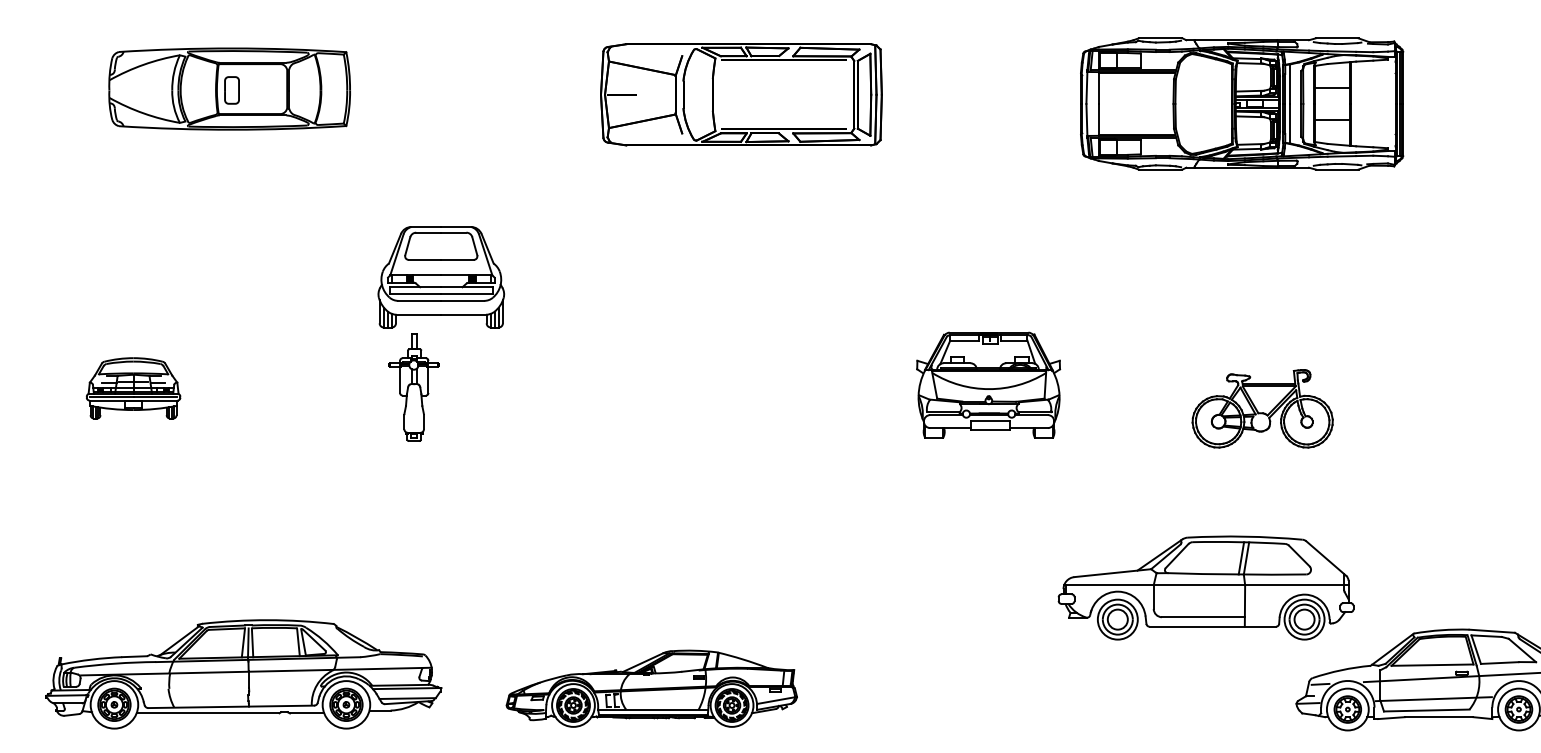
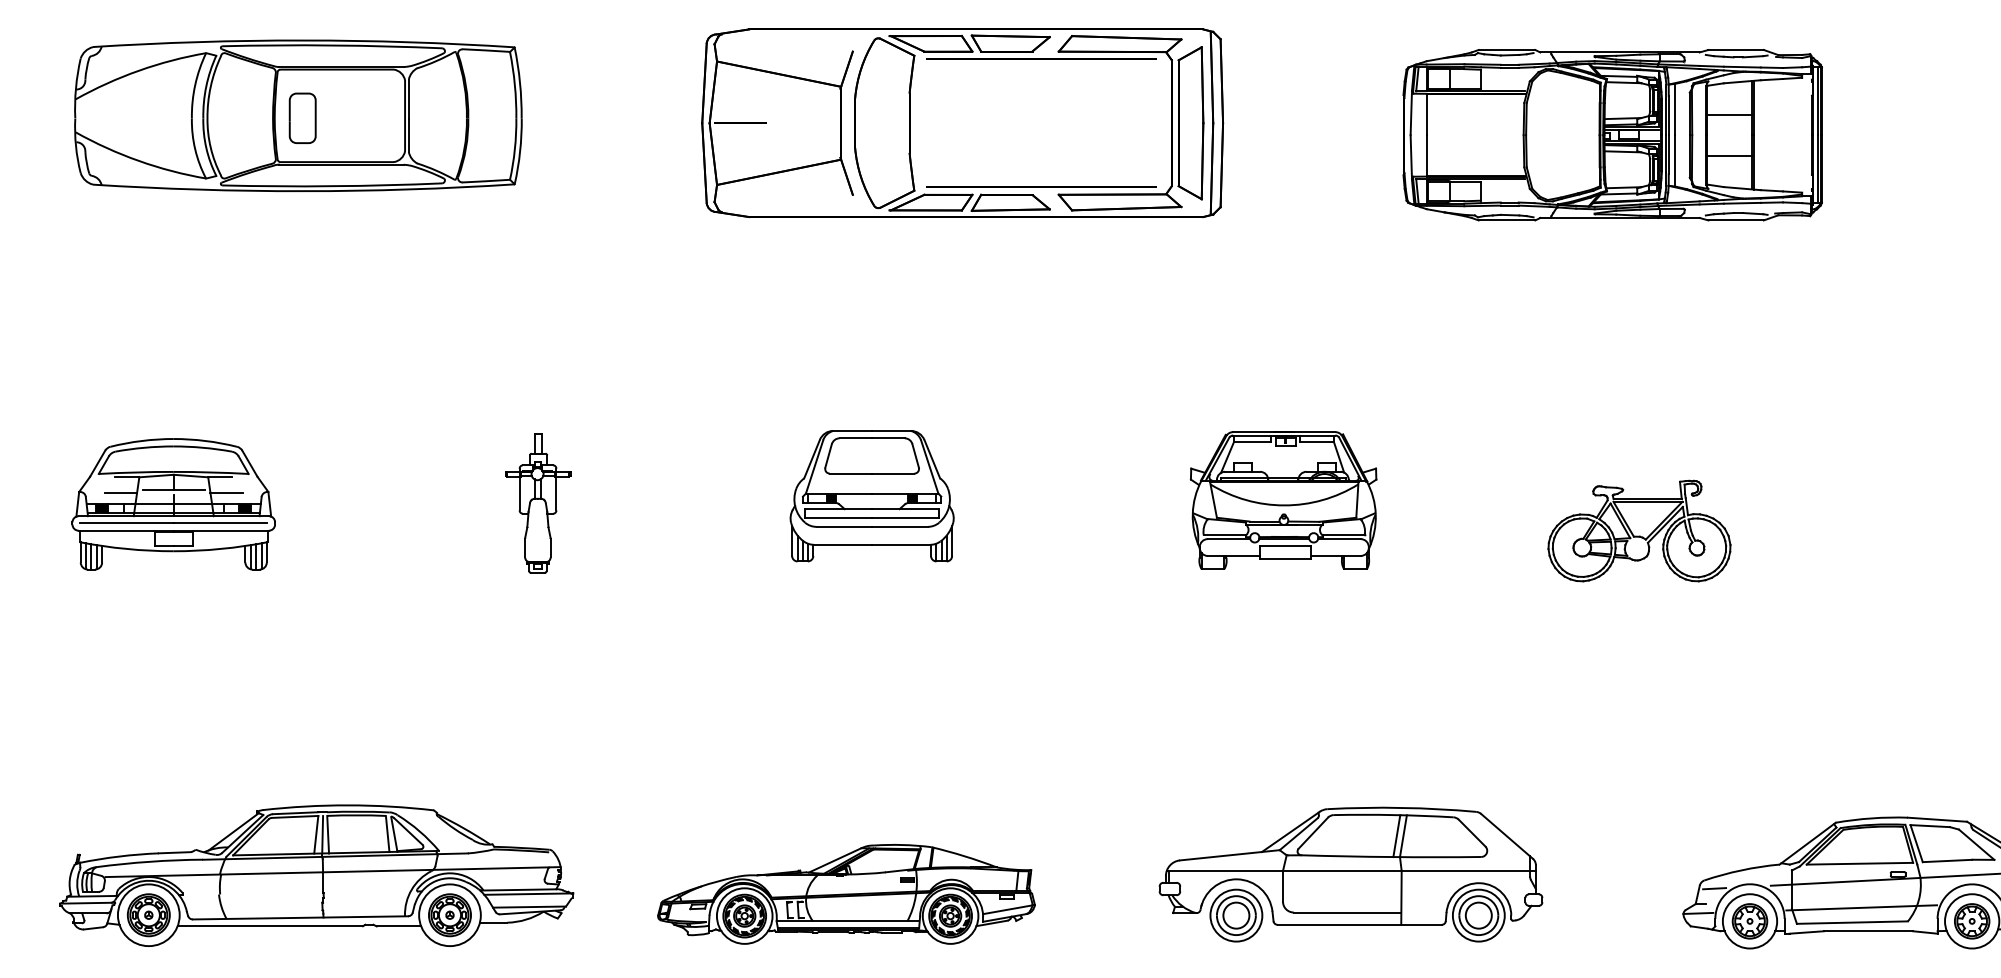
part: (229, 88) -> (298, 115), size x1.43
part: (741, 94) -> (962, 123), size x1.43
part: (440, 277) -> (871, 496), moved
part: (133, 388) -> (173, 504), size x1.67
part: (1205, 587) -> (1350, 874), moved

